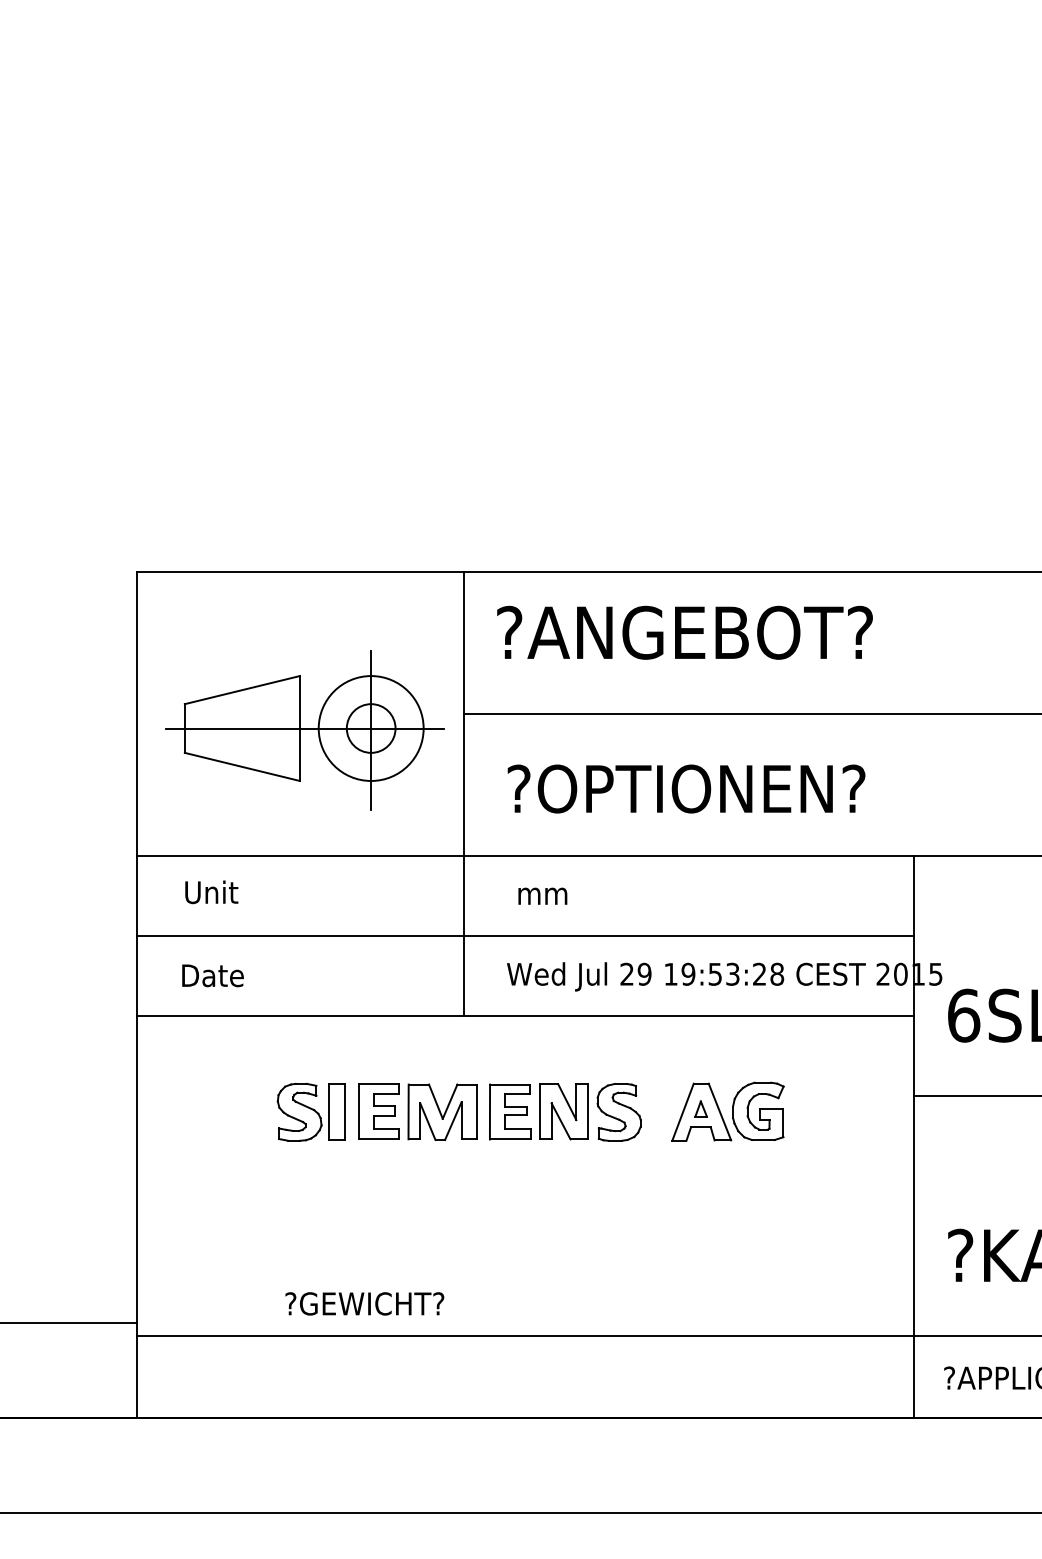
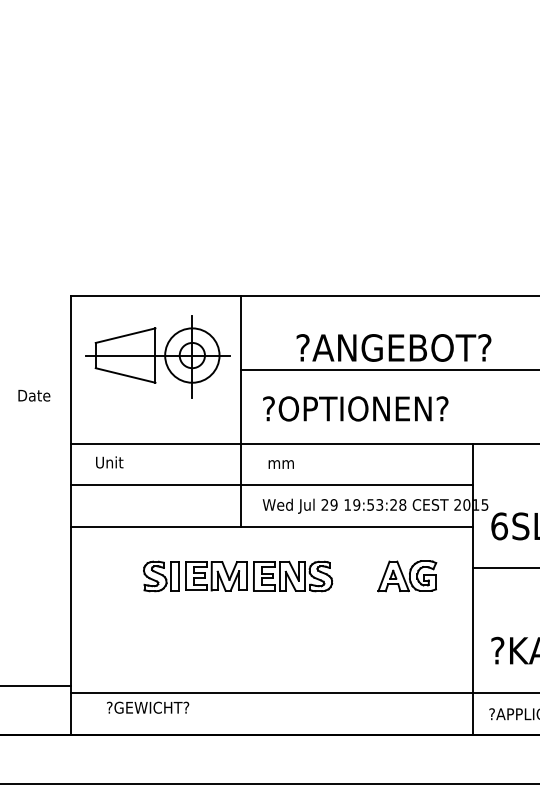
text: (684, 631) -> (393, 347), moved
part: (303, 730) -> (157, 356), moved
text: (213, 975) -> (34, 395), moved
part: (728, 1112) -> (407, 576), moved
text: (365, 1303) -> (148, 707), moved

